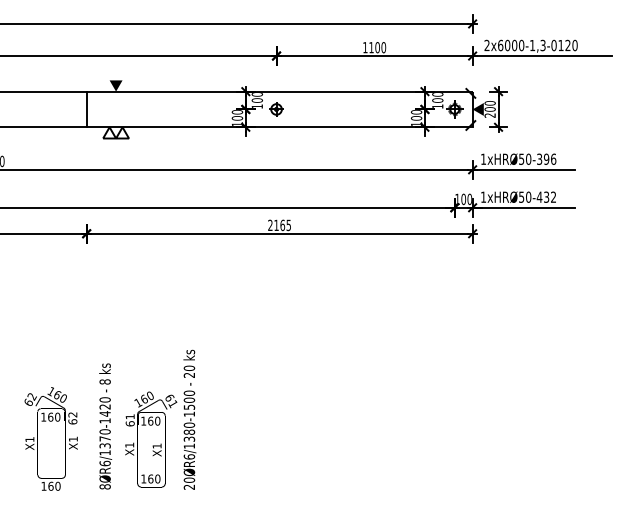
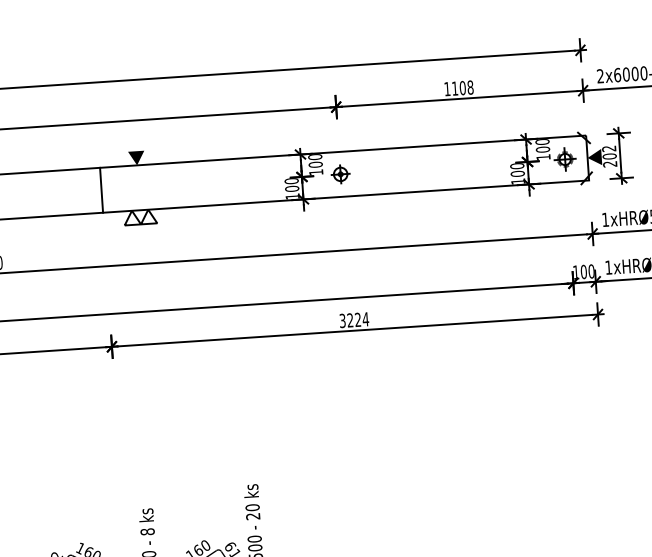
text: (383, 47) -> (470, 87), 1100 -> 1108
text: (489, 103) -> (608, 149), 200 -> 202
text: (279, 225) -> (354, 320), 2165 -> 3224

